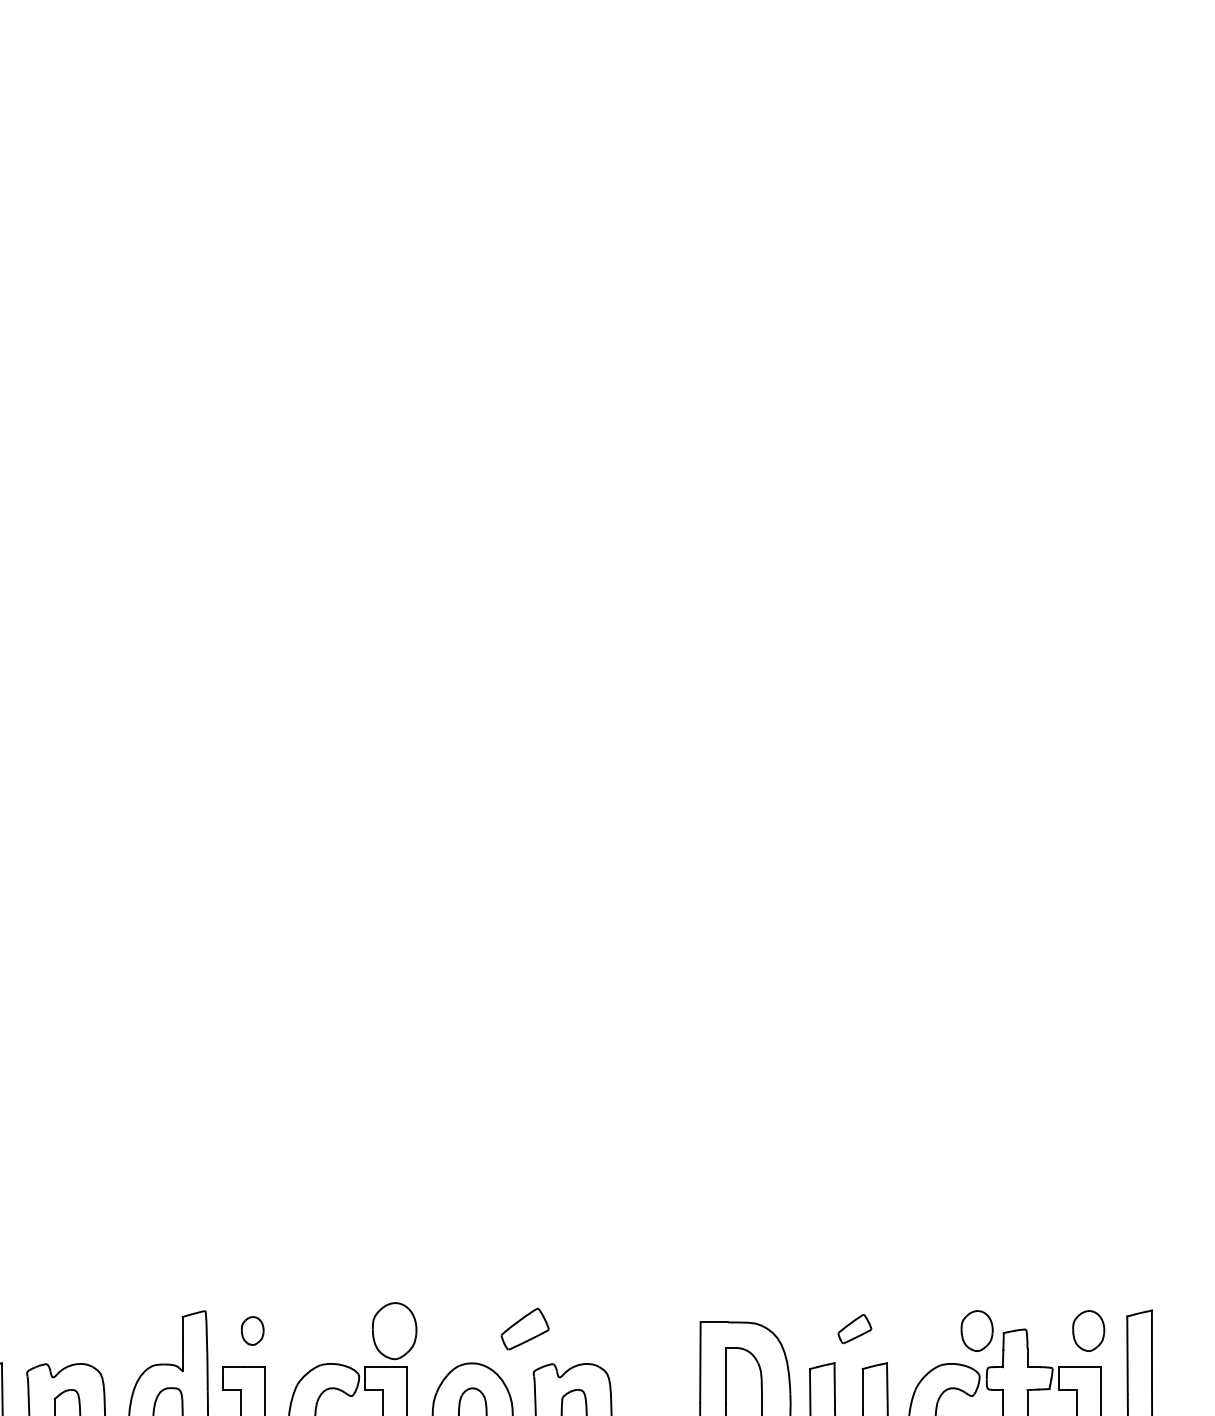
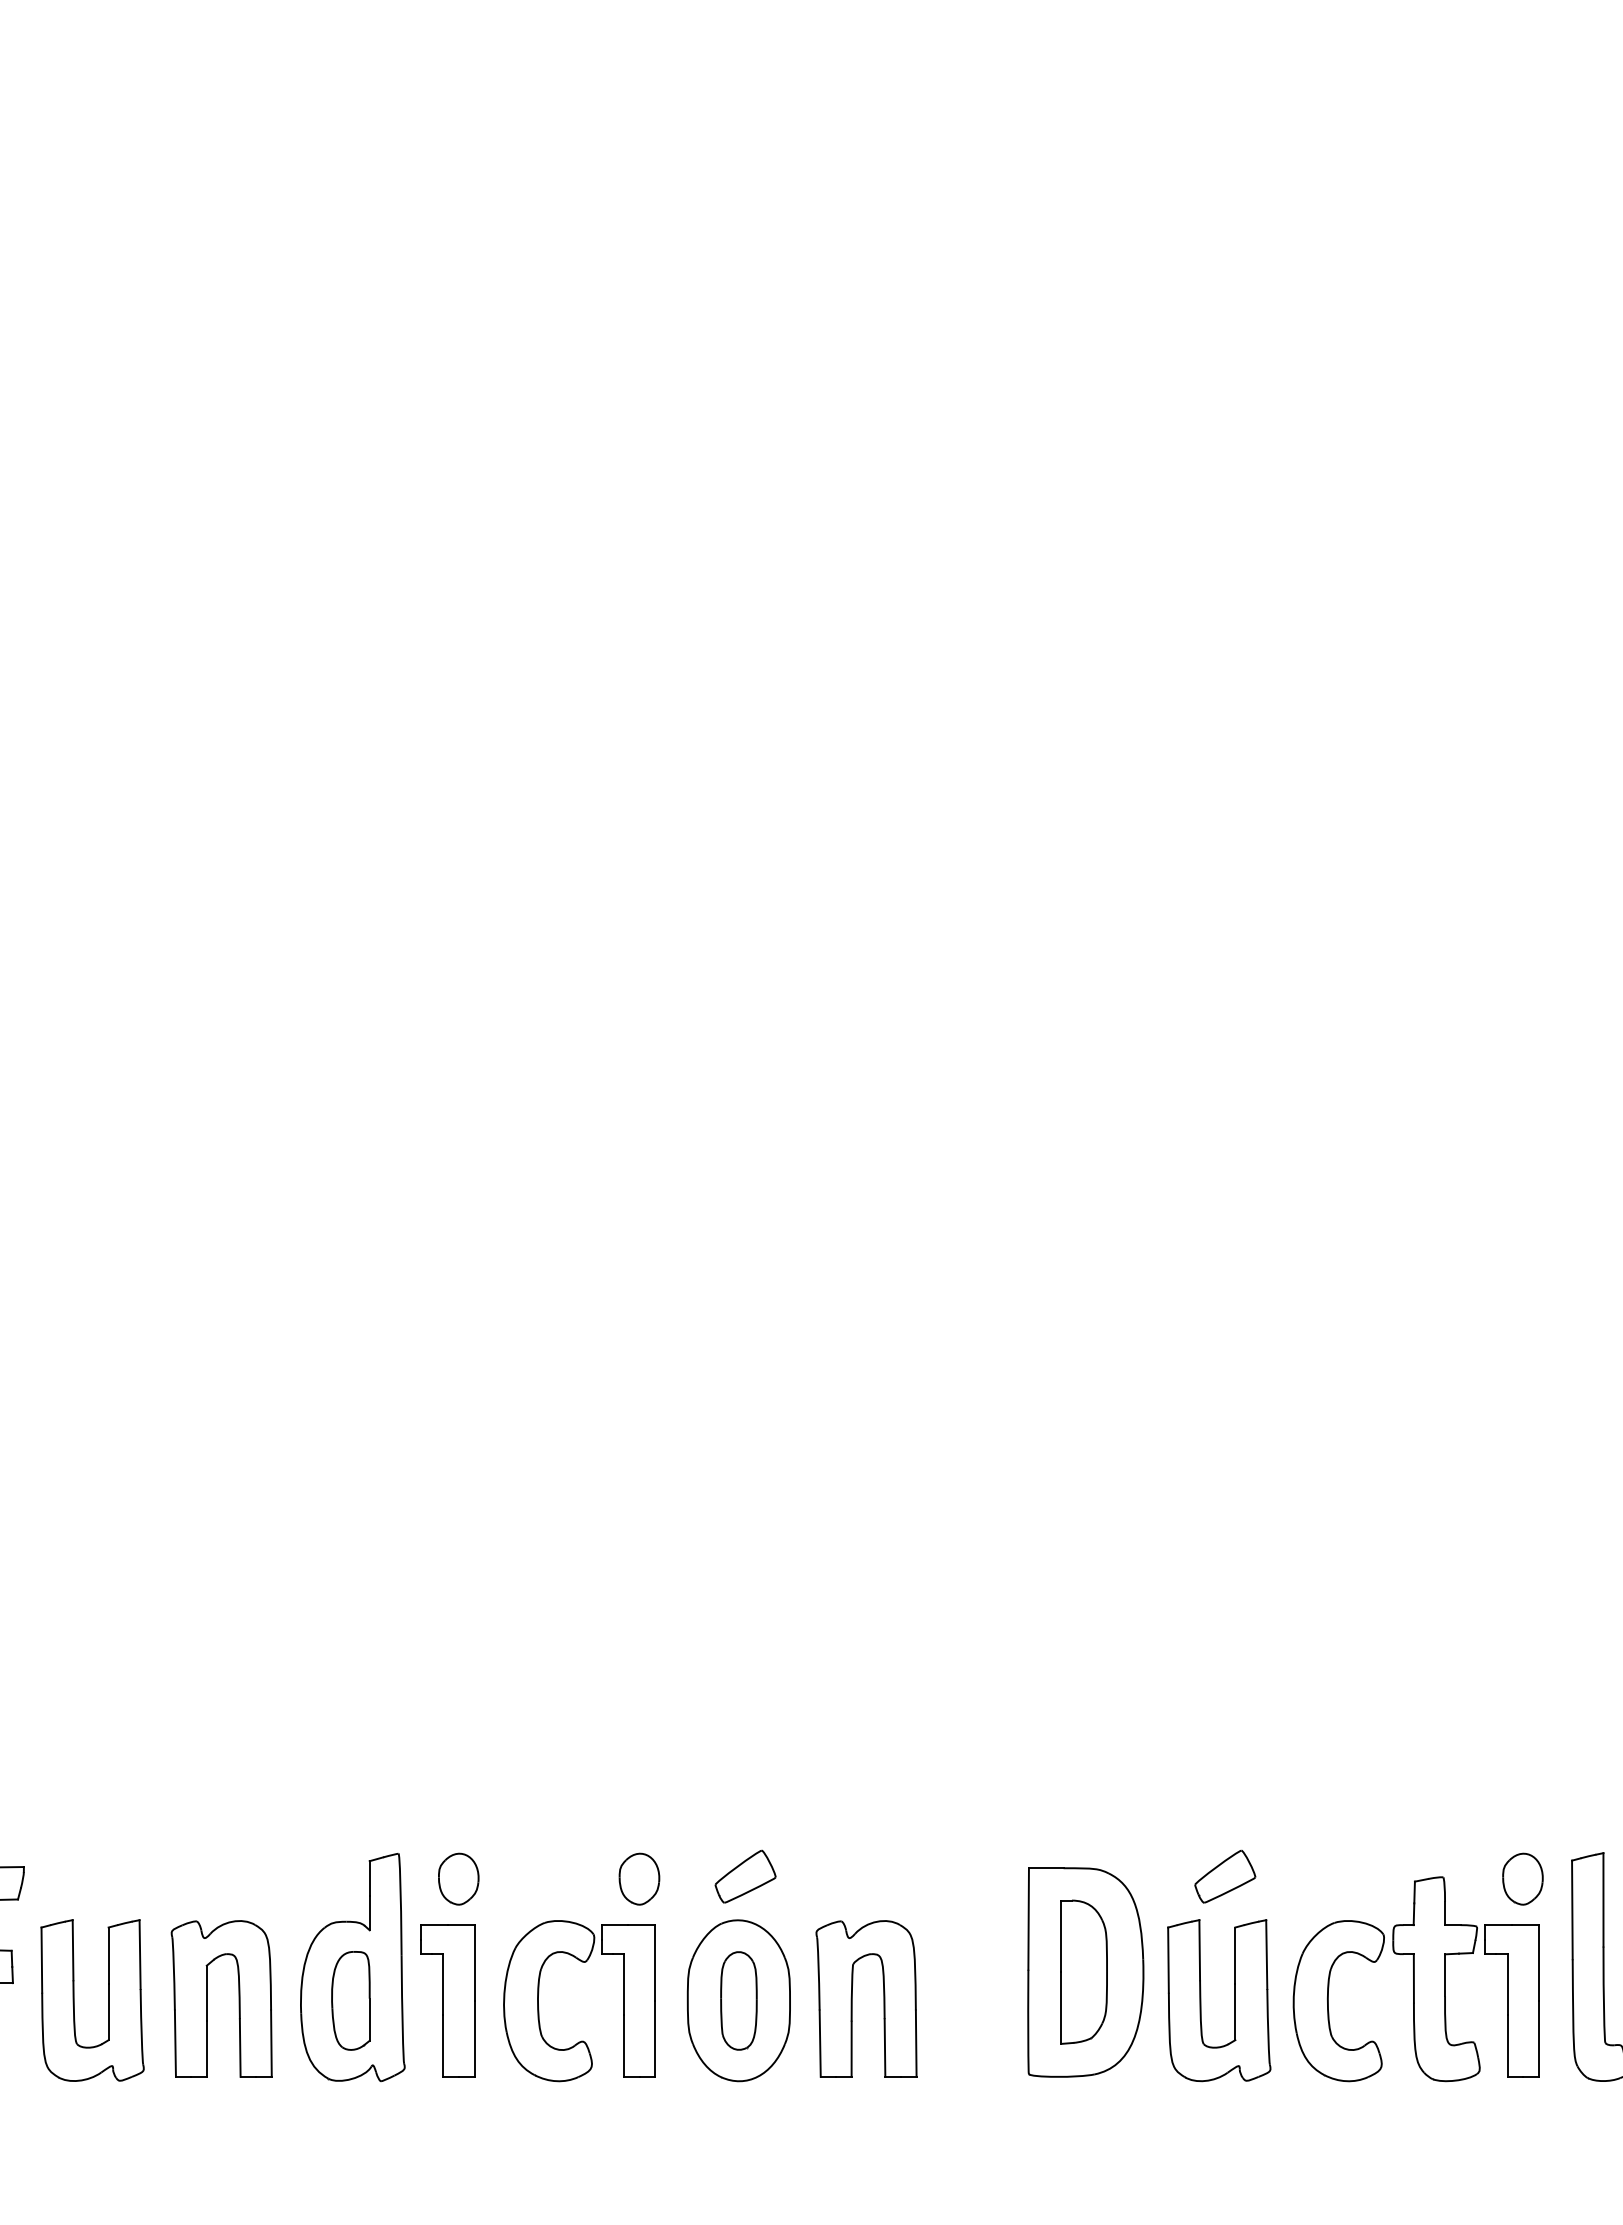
part: (525, 1328) -> (745, 1876), moved
part: (855, 1328) -> (1225, 1876), size x1.43
part: (252, 1330) -> (458, 1878), size x1.43
part: (394, 1330) -> (639, 1878), size x0.71
part: (976, 1330) -> (1380, 1878), removed

